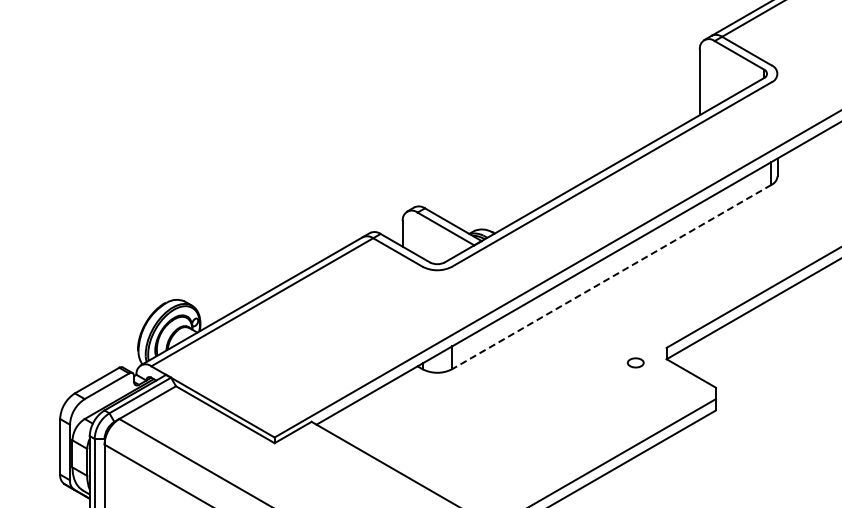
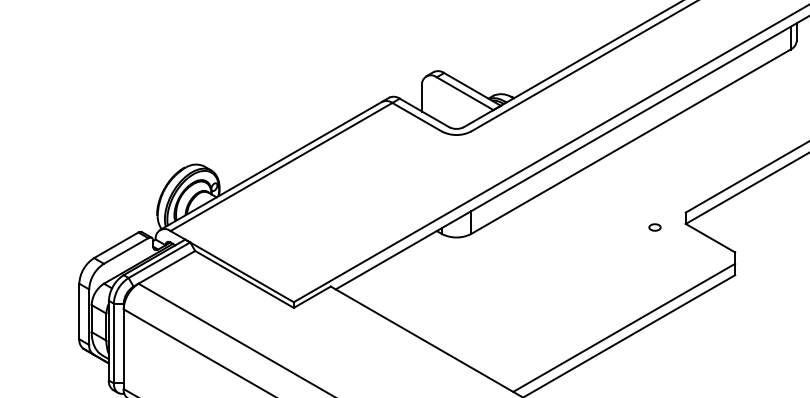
line: (611, 277) -> (630, 142), dashed -> solid
part: (635, 362) -> (654, 227), size x0.71

